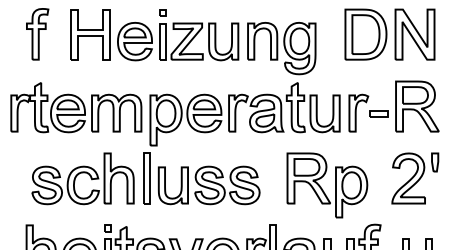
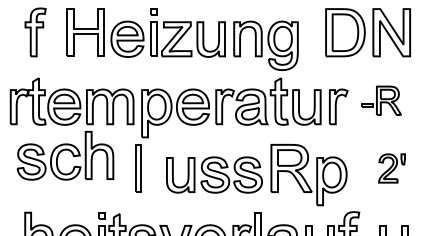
part: (404, 106) -> (381, 100), size x0.6
part: (83, 178) -> (65, 155), moved
part: (414, 178) -> (391, 168), size x0.6
part: (209, 184) -> (214, 174), moved

